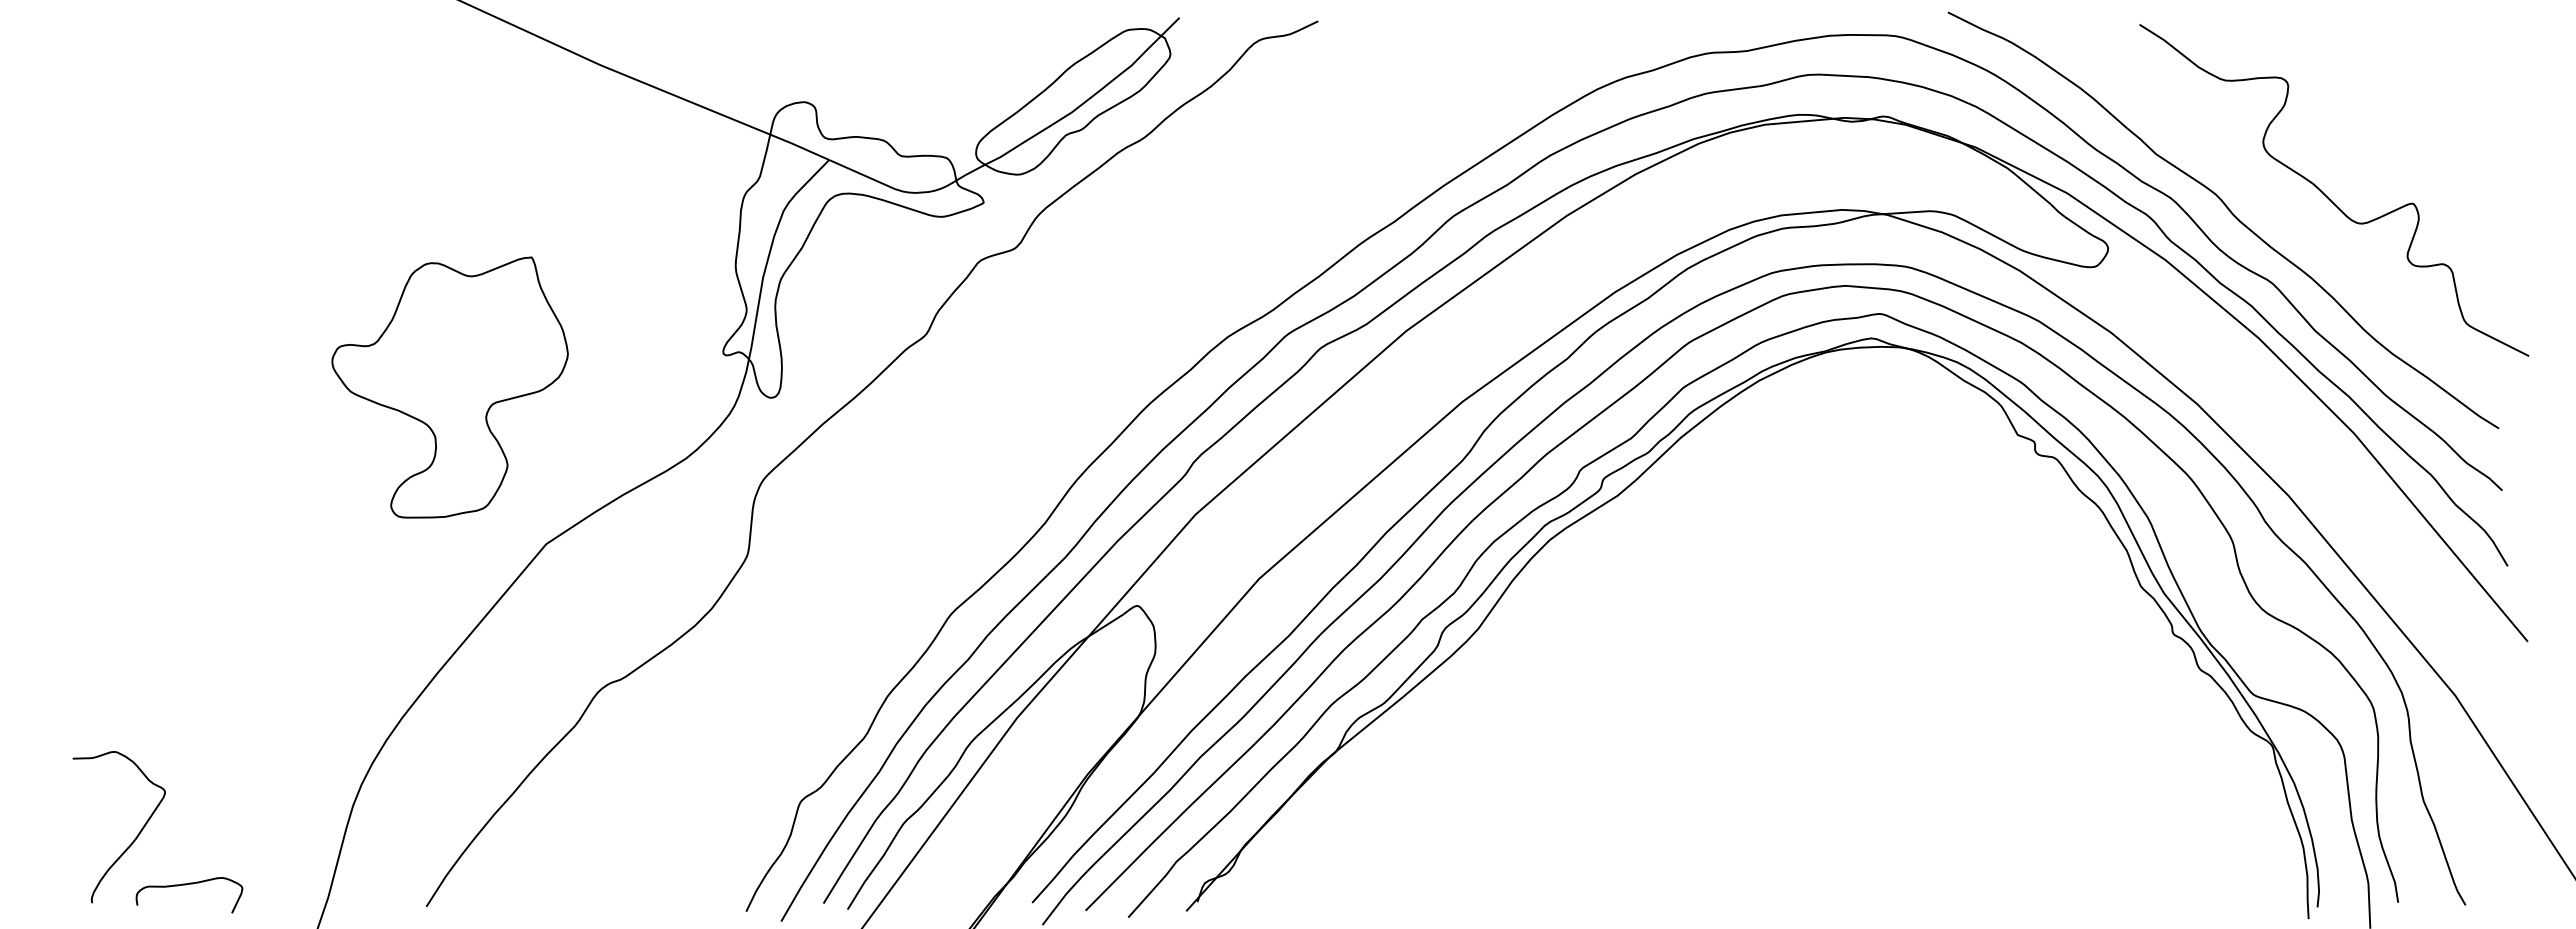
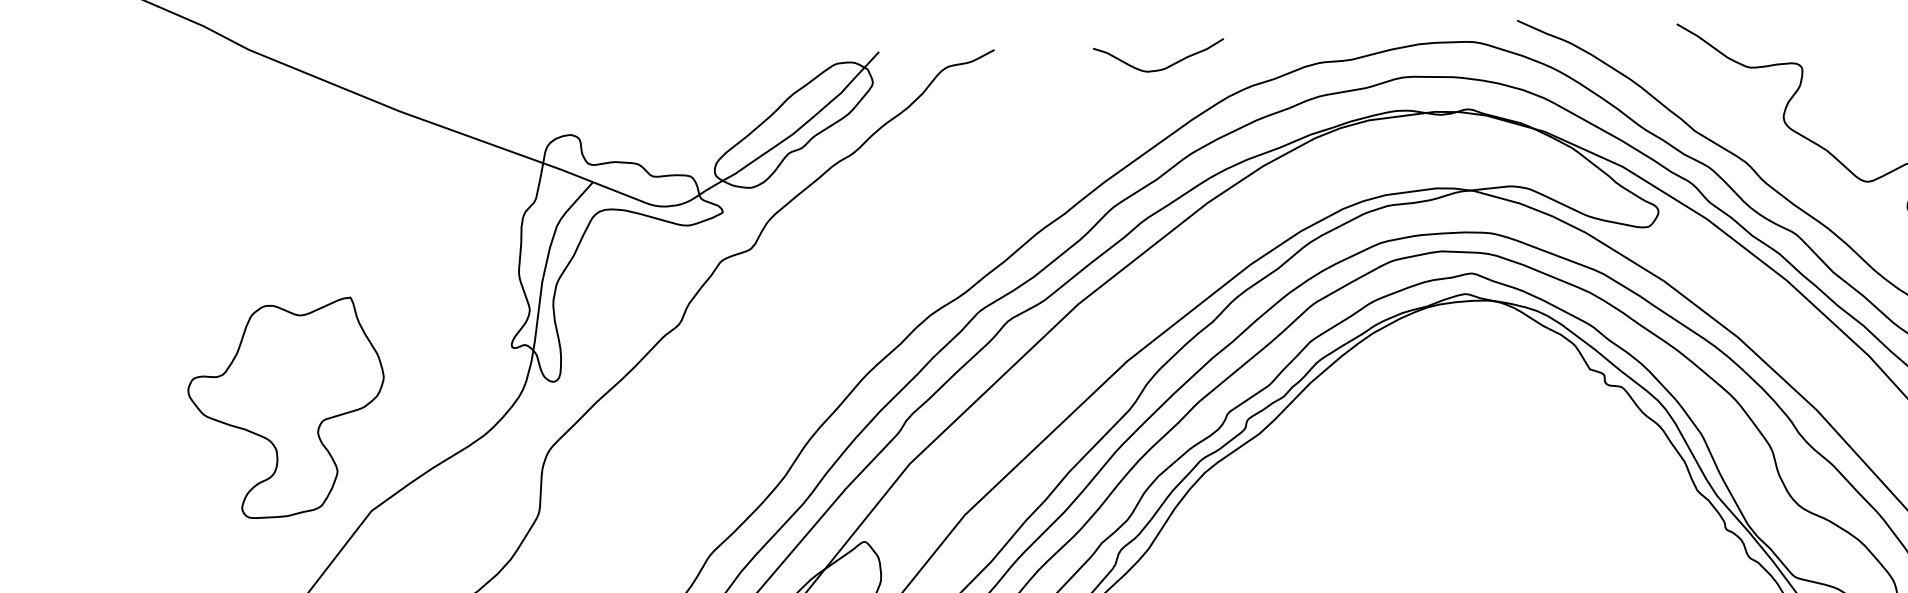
curve: (1516, 52) -> (1160, 68), added
part: (449, 387) -> (286, 408), moved

